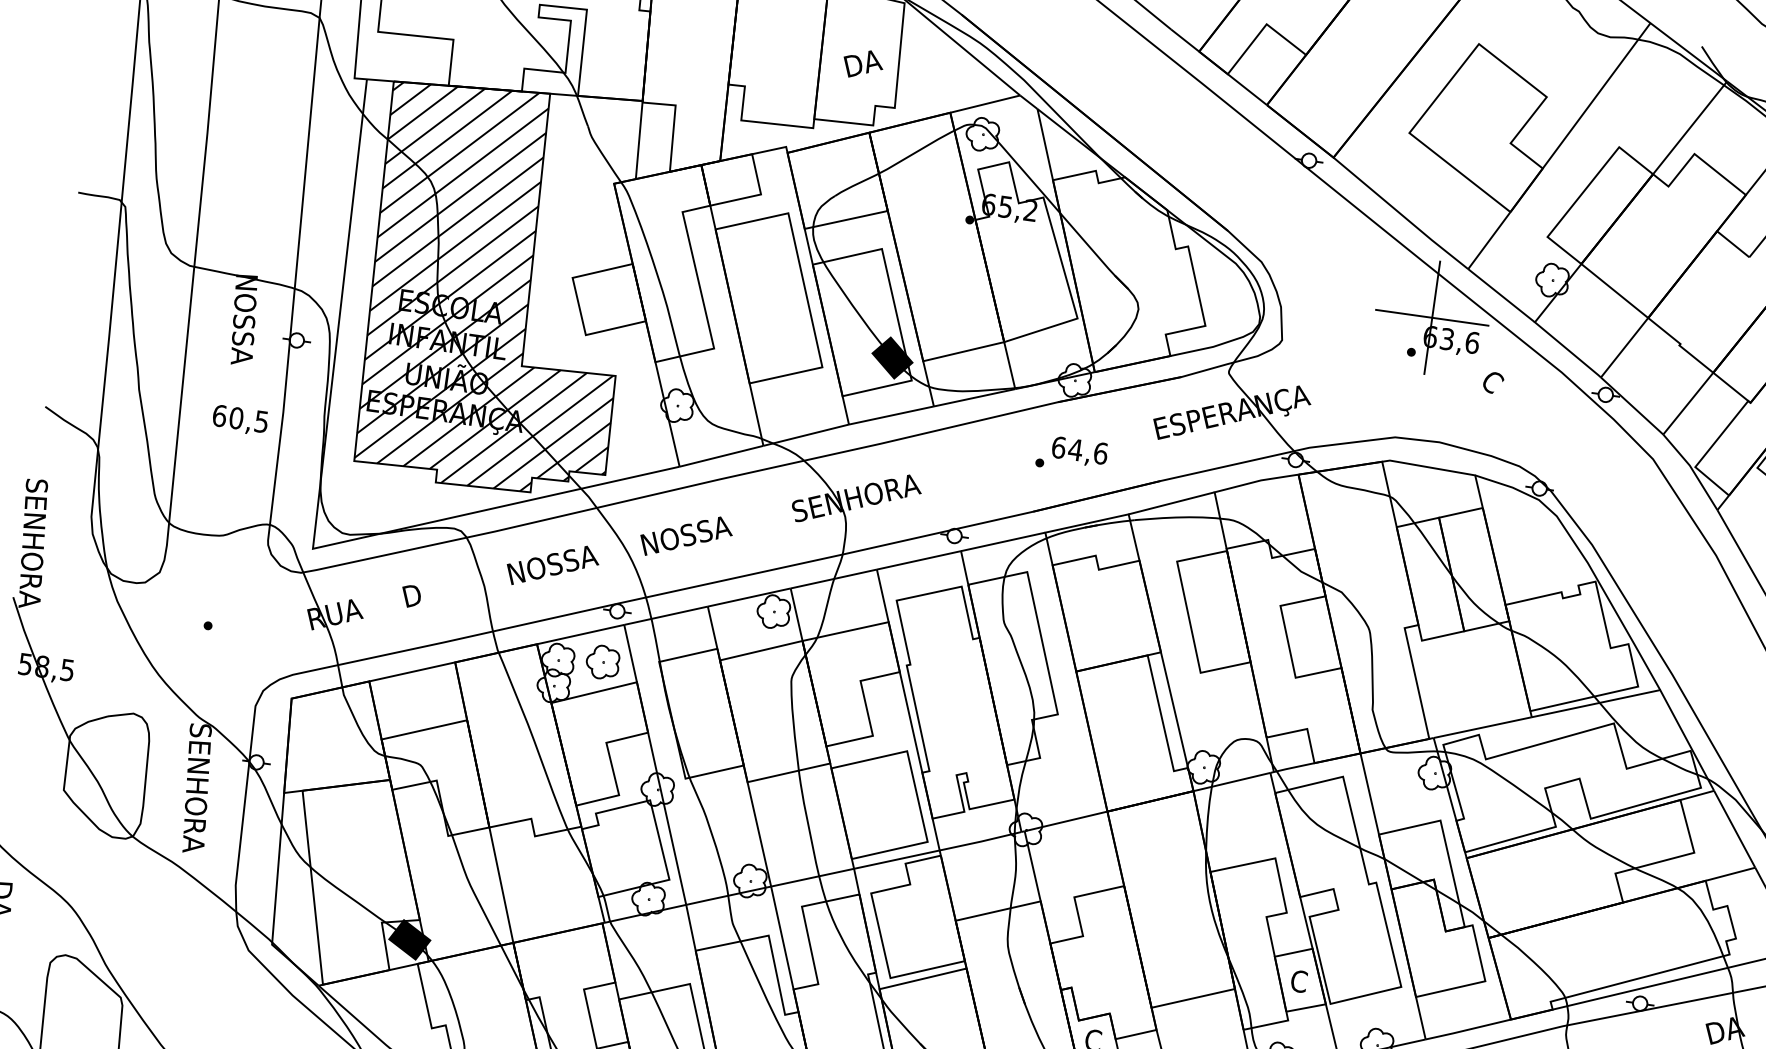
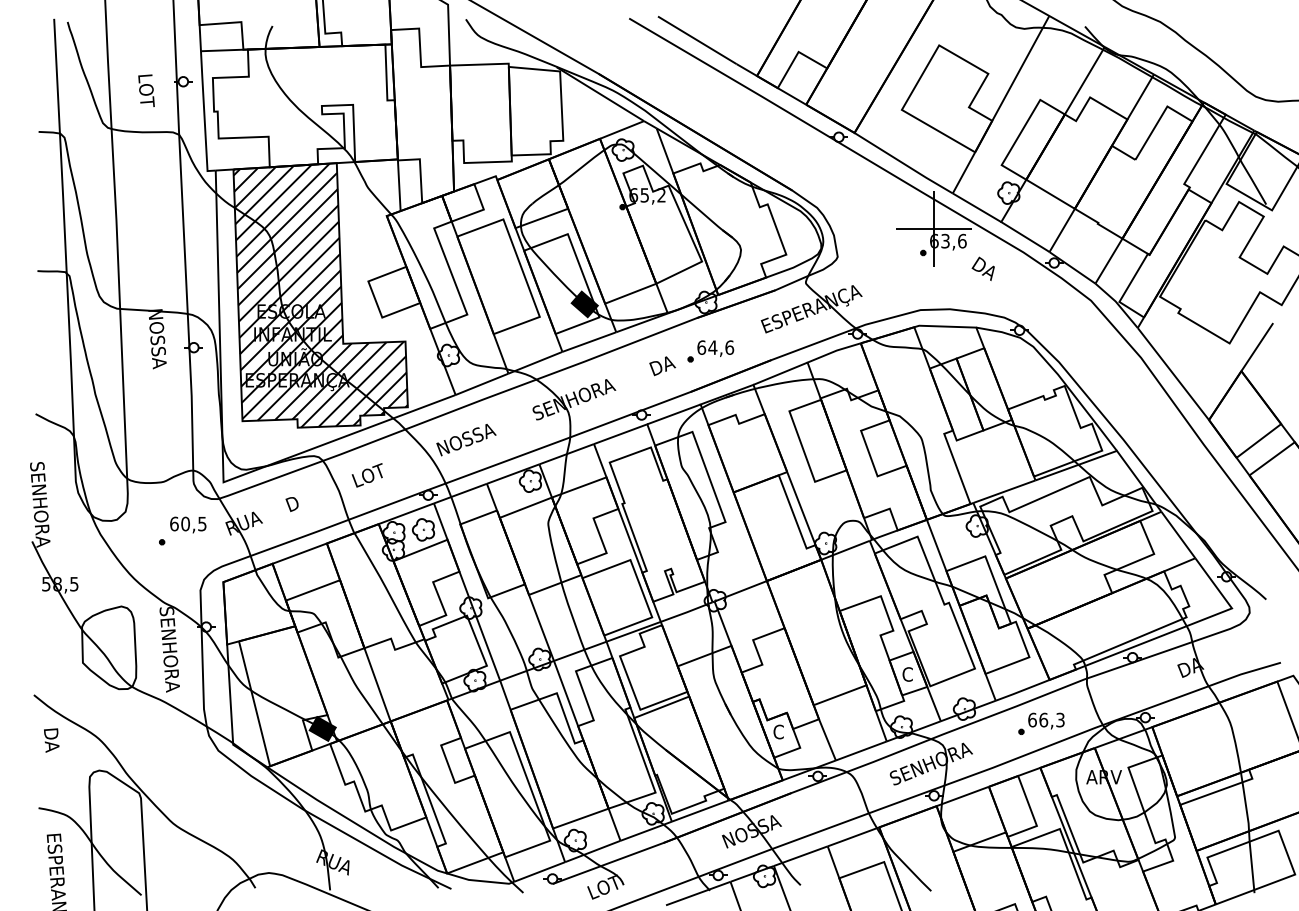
text: (862, 64) -> (662, 366), moved
text: (1496, 388) -> (982, 268), C -> DA
text: (240, 419) -> (188, 524), moved
text: (553, 566) -> (382, 471), NOSSA -> LOT

